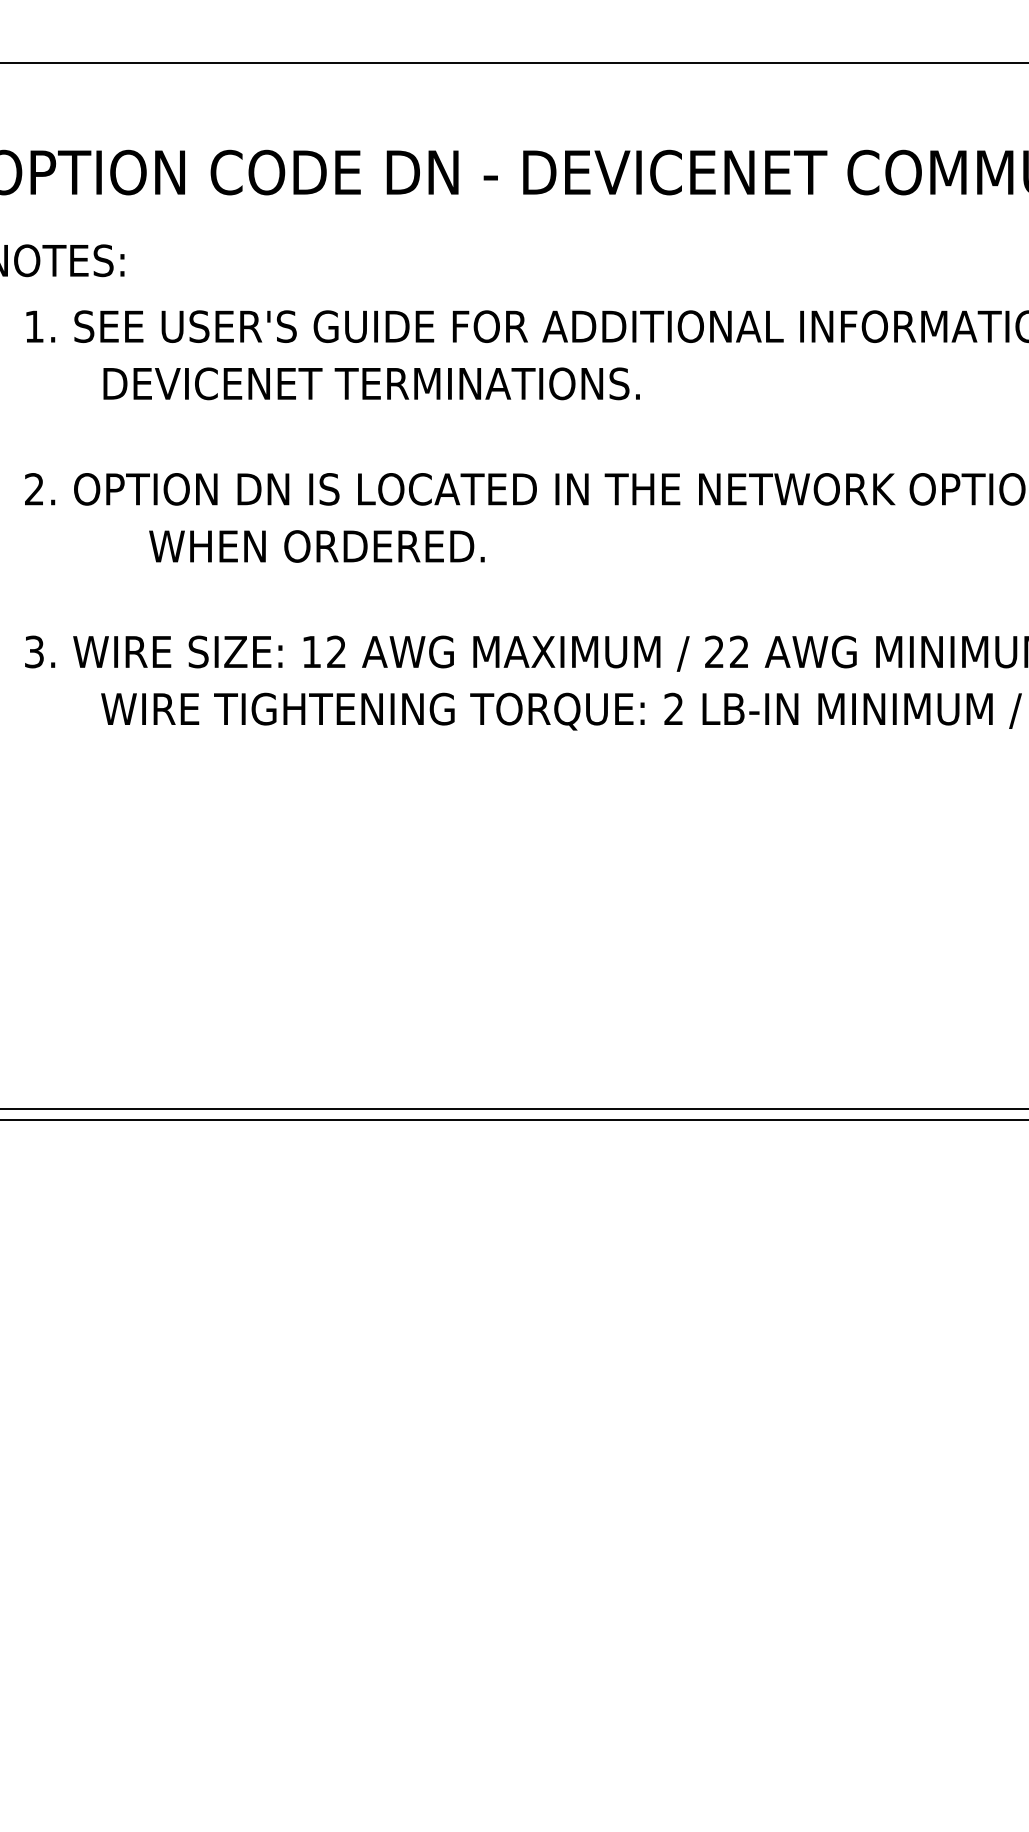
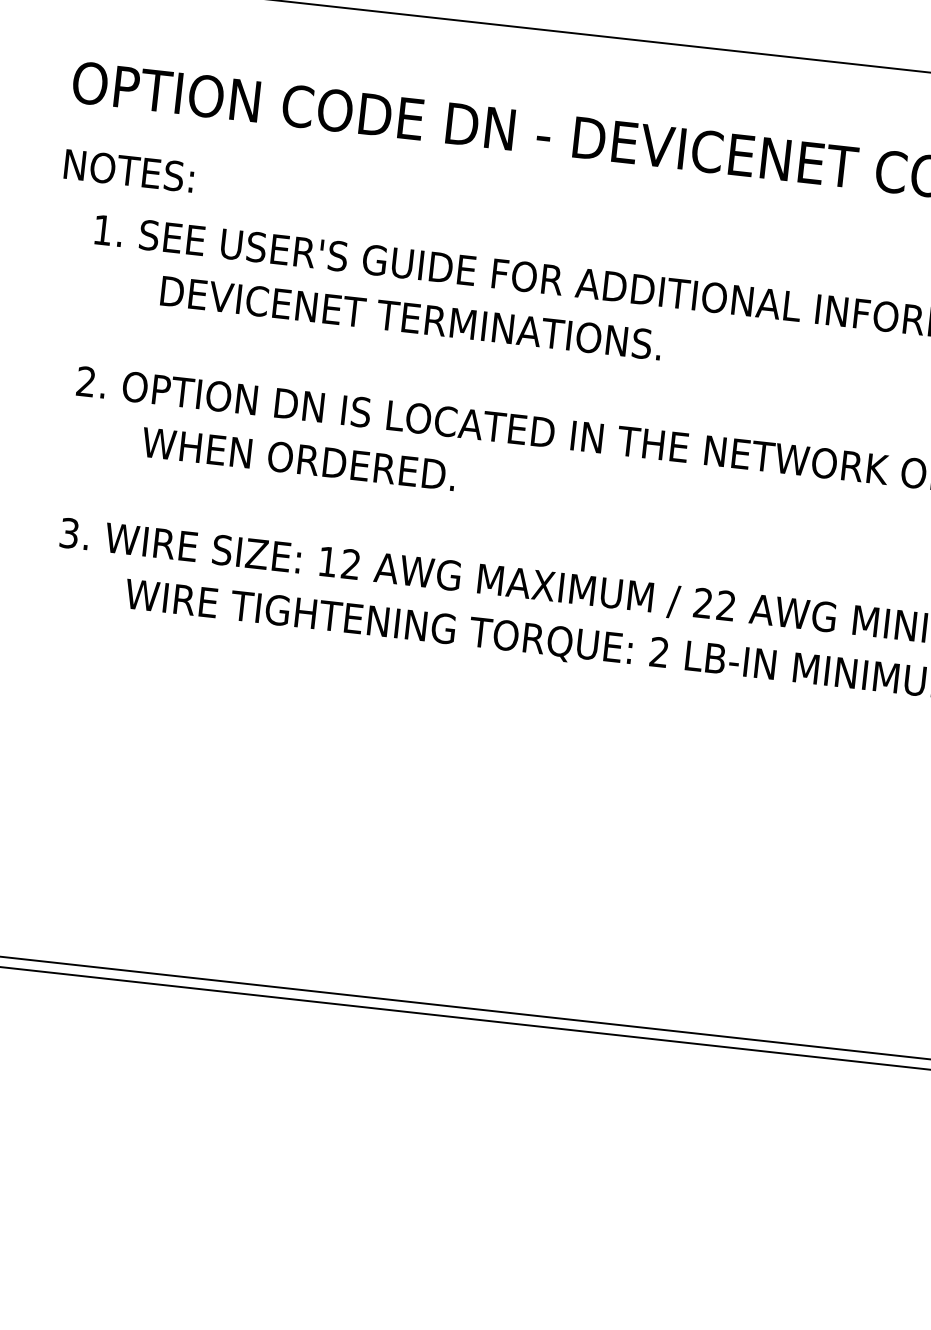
text: (316, 546) -> (298, 459), moved

